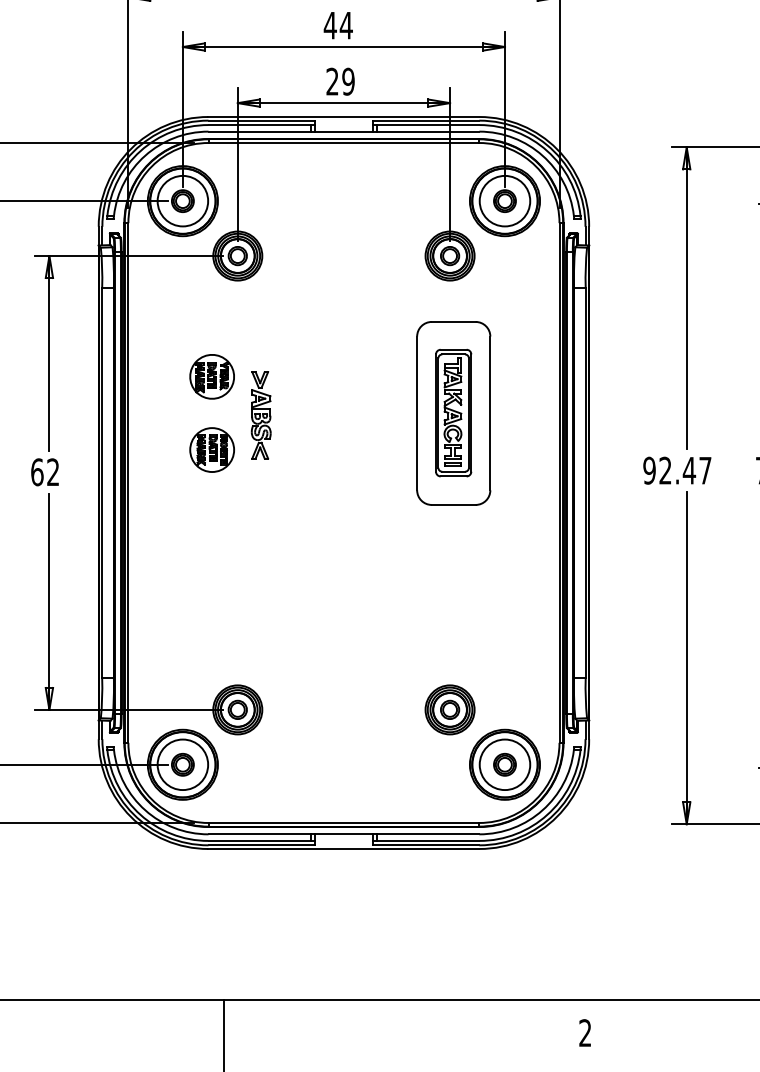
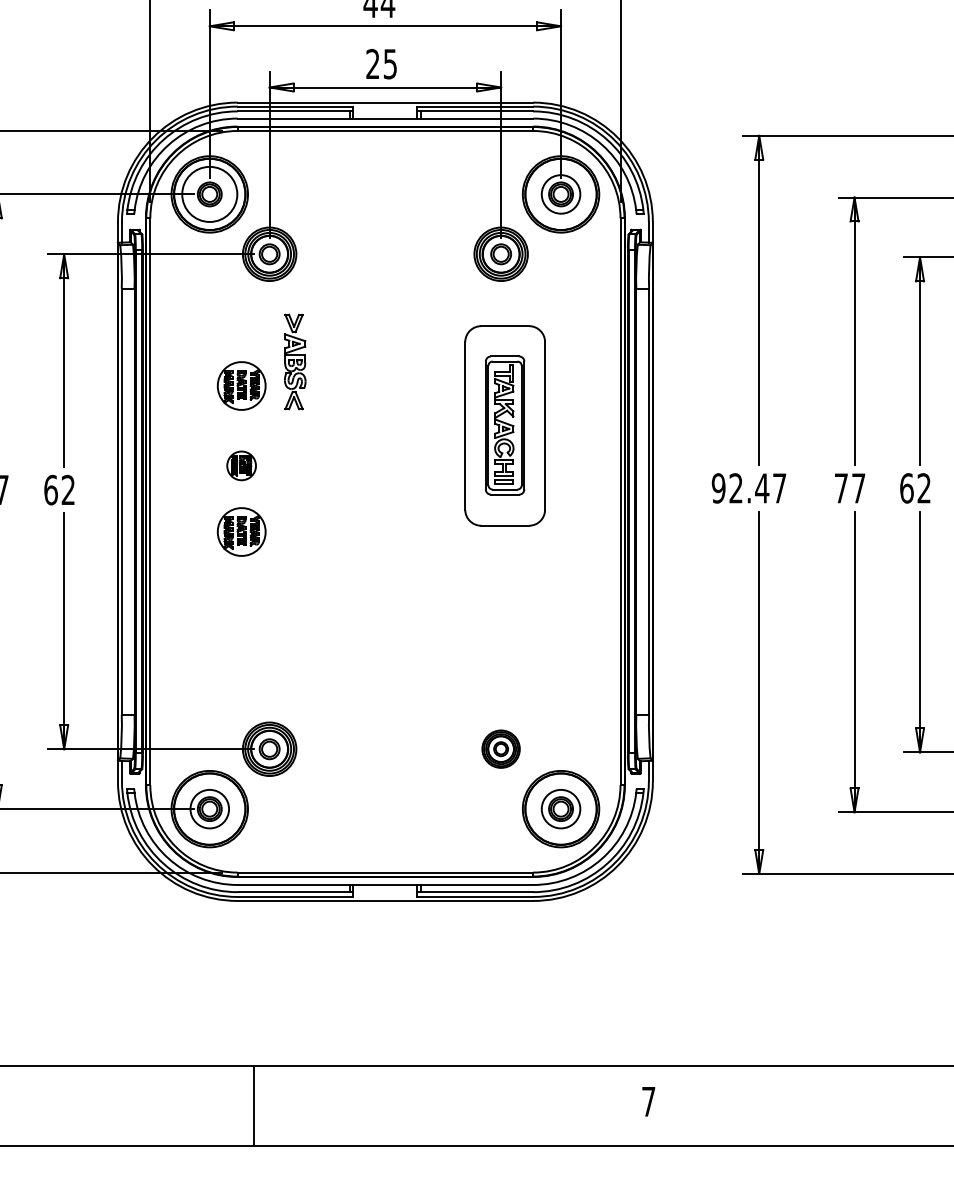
text: (348, 81) -> (390, 63), 29 -> 25
circle: (504, 200) -> (560, 193), size x0.7
part: (261, 414) -> (295, 361), moved
part: (211, 449) -> (241, 465), size x0.6
part: (211, 510) -> (241, 531), added
part: (449, 709) -> (500, 748), size x0.7
circle: (182, 764) -> (209, 808), size x0.7
circle: (504, 764) -> (560, 808), size x0.7
text: (585, 1032) -> (648, 1101), 2 -> 7

